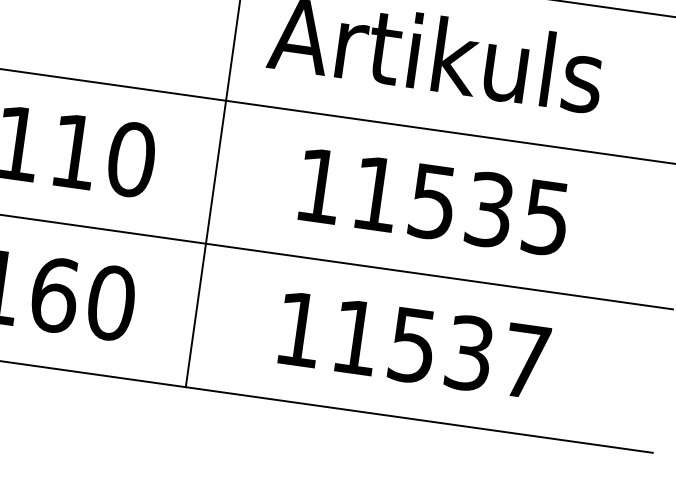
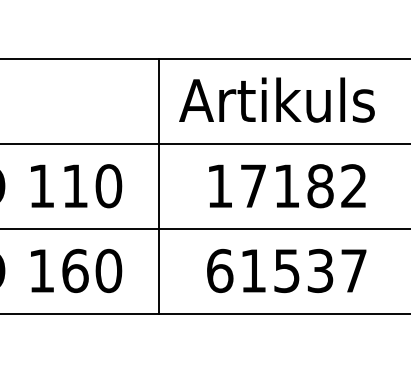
text: (460, 206) -> (303, 186), 11535 -> 17182
text: (300, 328) -> (220, 270), 11537 -> 61537

